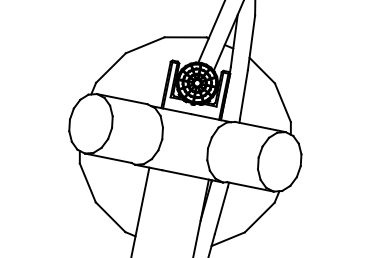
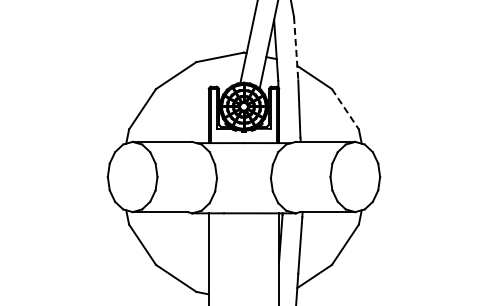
line: (251, 42) -> (296, 48), solid -> dashed
line: (282, 102) -> (345, 109), solid -> dashed

